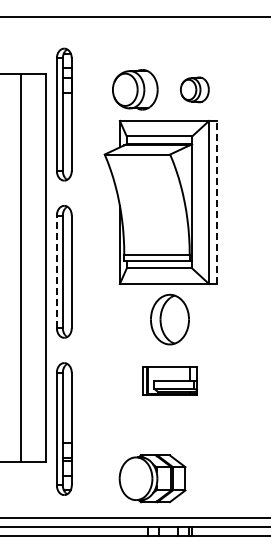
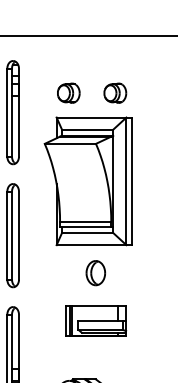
part: (135, 89) -> (68, 92), size x0.62
line: (216, 202) -> (132, 181), dashed -> solid
line: (56, 271) -> (7, 235), dashed -> solid
part: (169, 319) -> (95, 272), size x0.62
part: (169, 380) -> (95, 320), size x1.43

